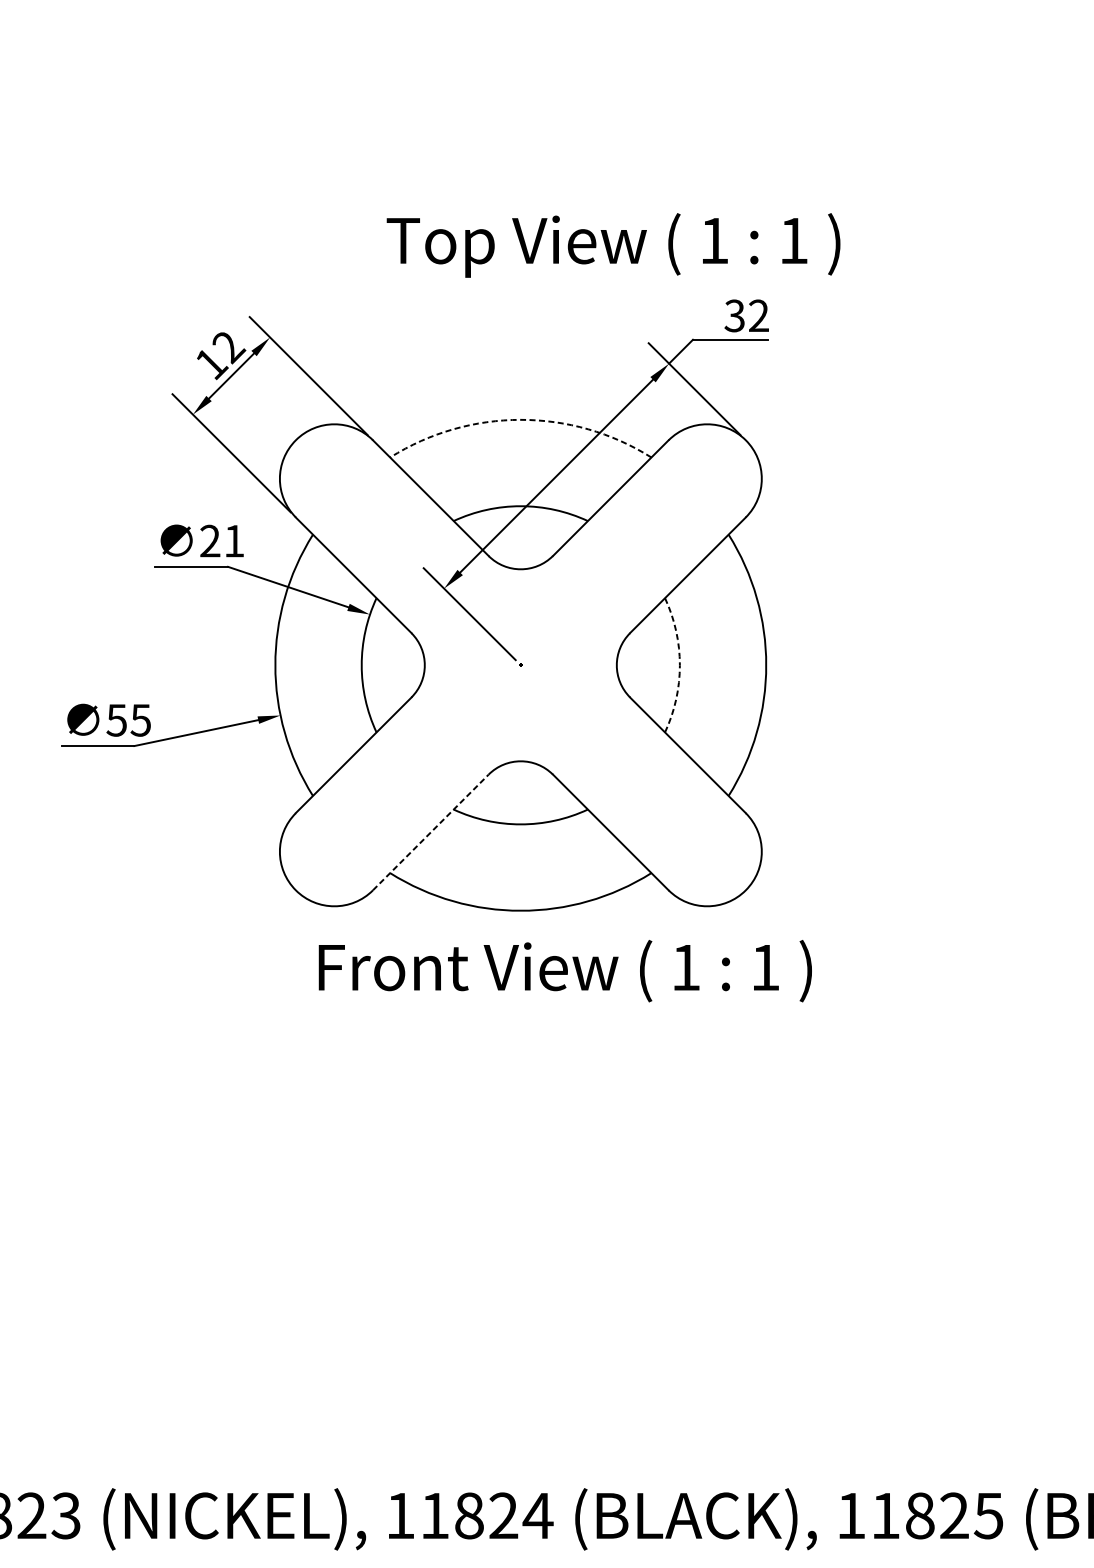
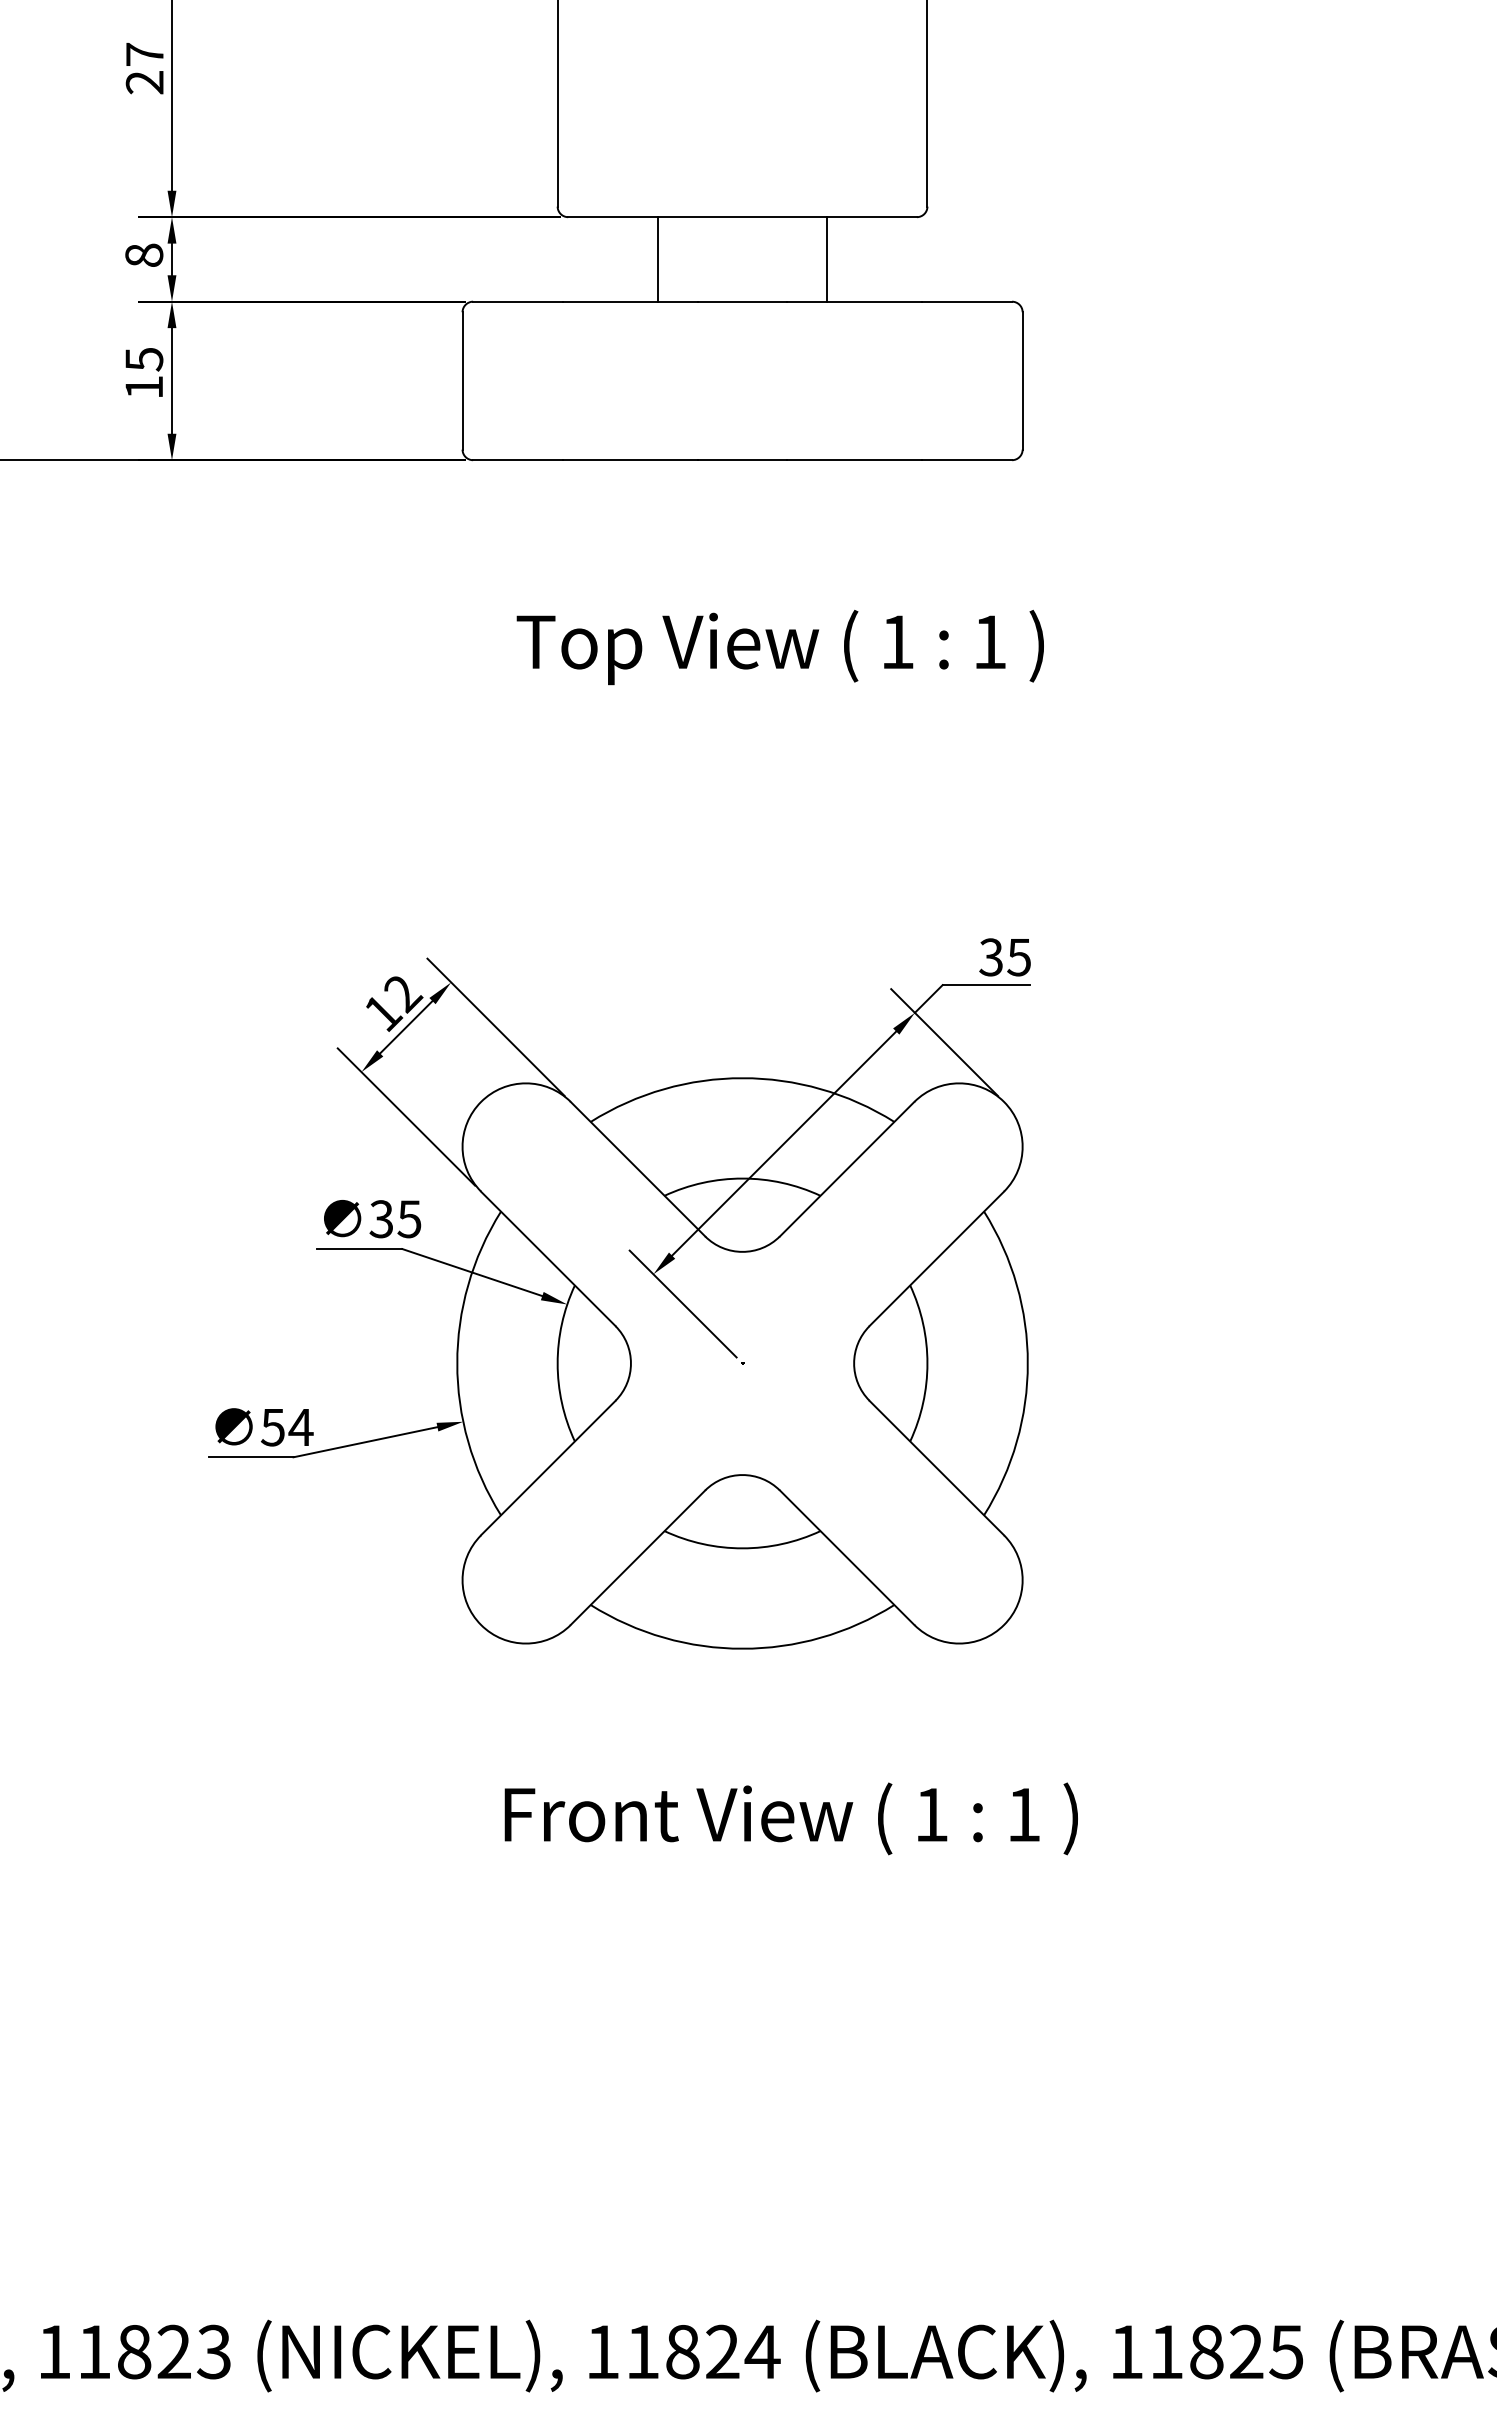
text: (612, 245) -> (779, 647), moved
text: (758, 316) -> (1018, 957), 32 -> 35
arc: (520, 420) -> (742, 1078), dashed -> solid
text: (222, 541) -> (395, 1219), 21 -> 35
arc: (679, 665) -> (927, 1363), dashed -> solid
text: (140, 720) -> (300, 1427), 55 -> 54
line: (431, 832) -> (638, 1557), dashed -> solid
text: (564, 970) -> (790, 1818), moved

